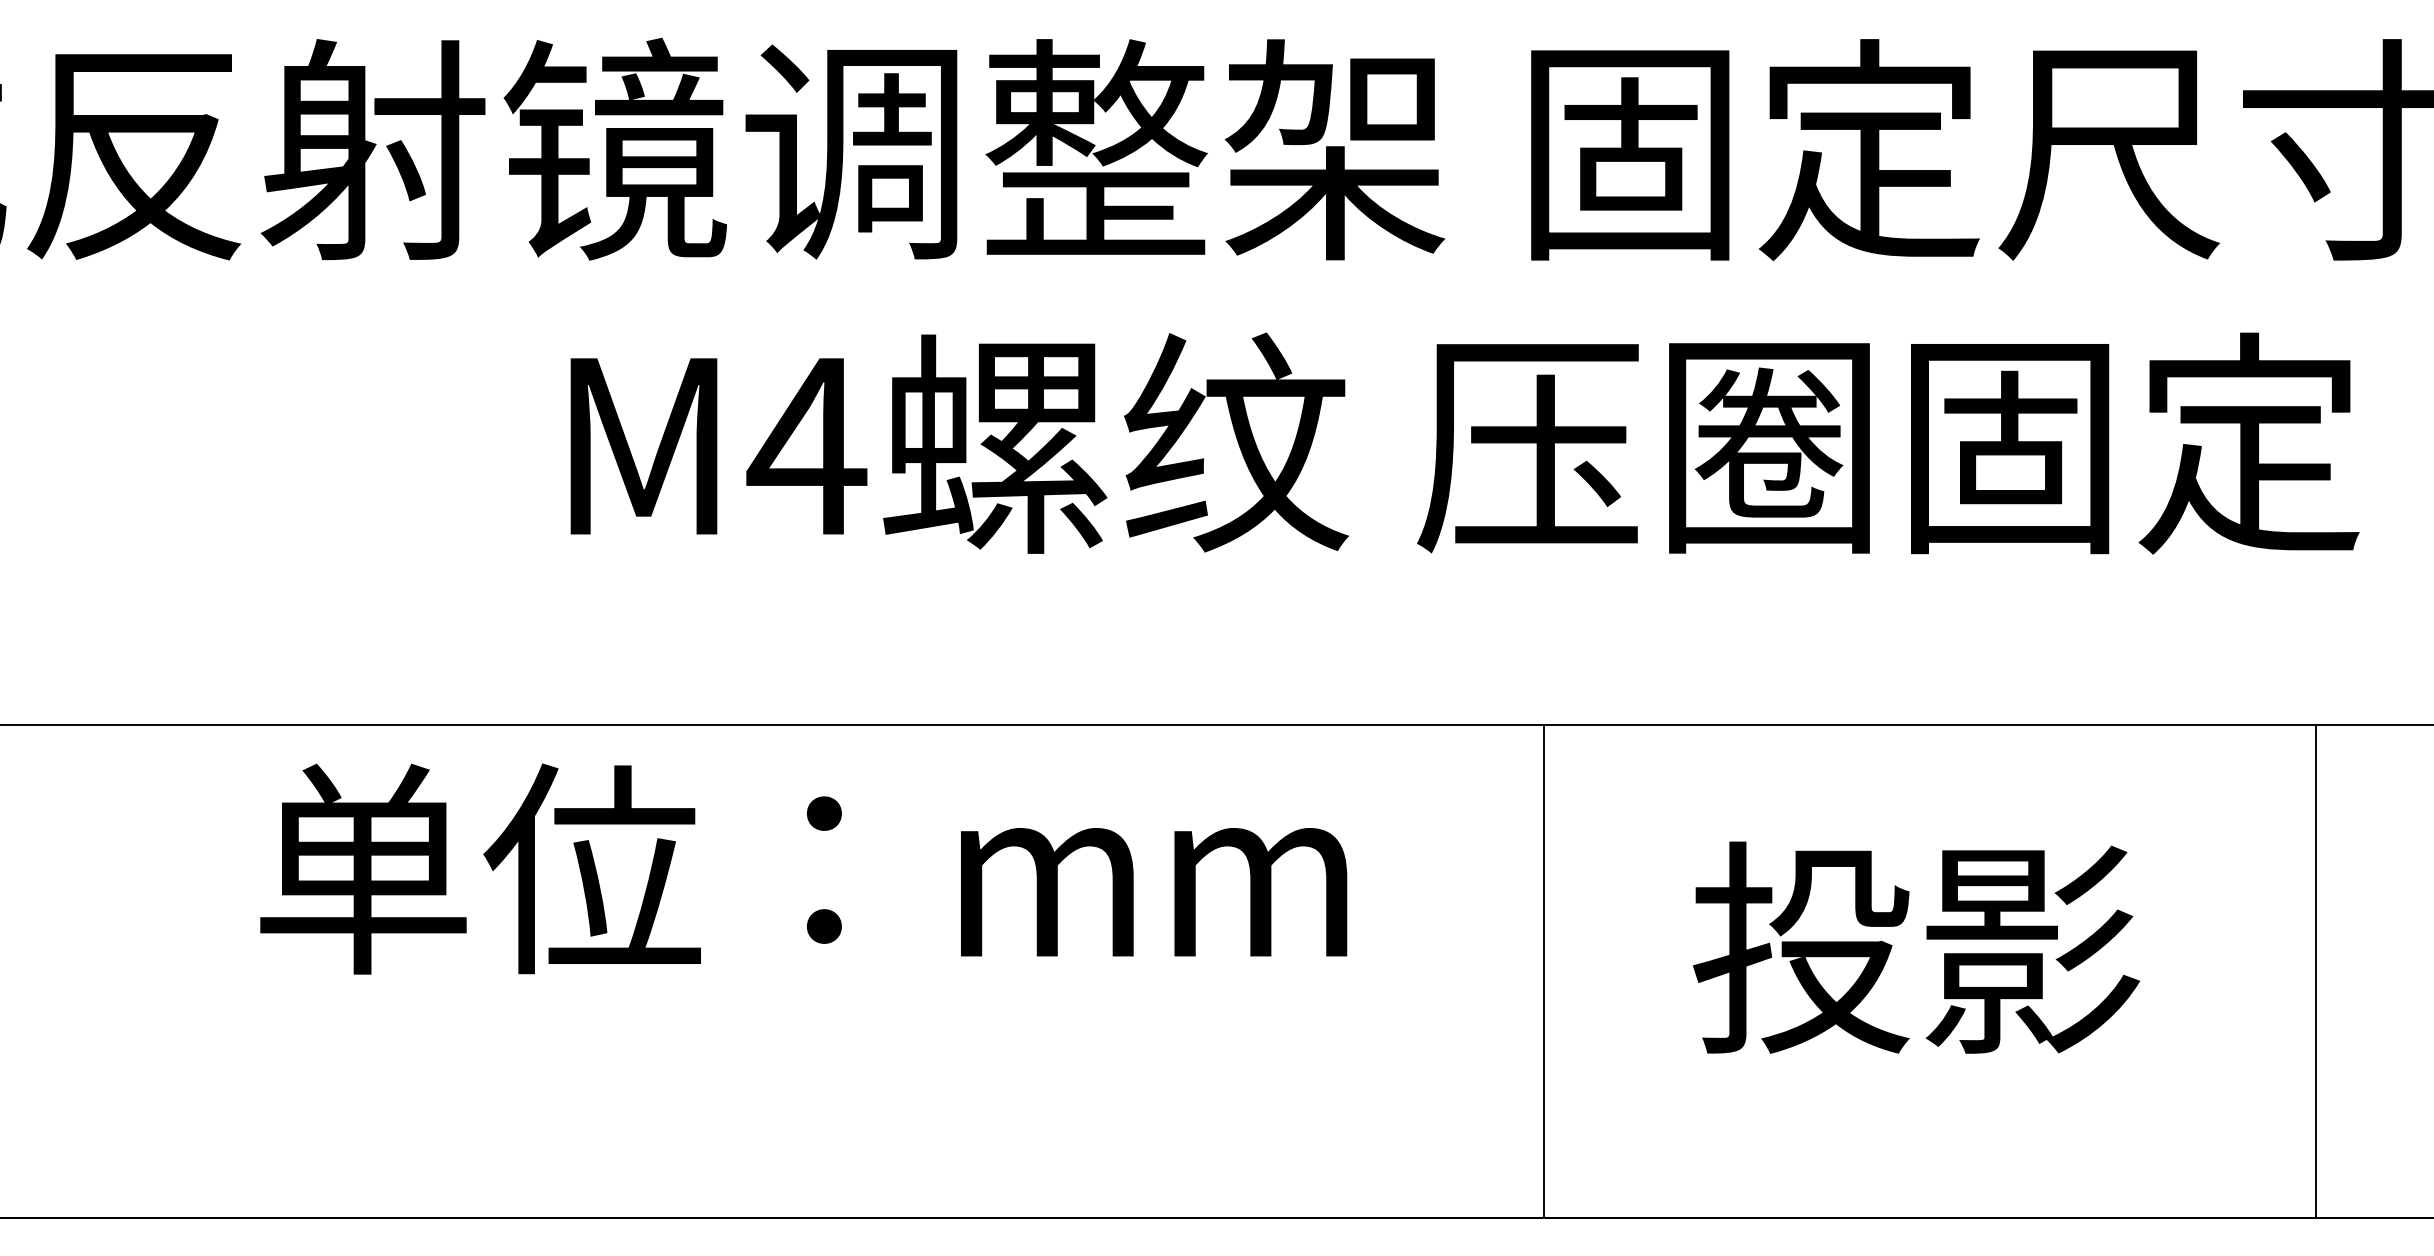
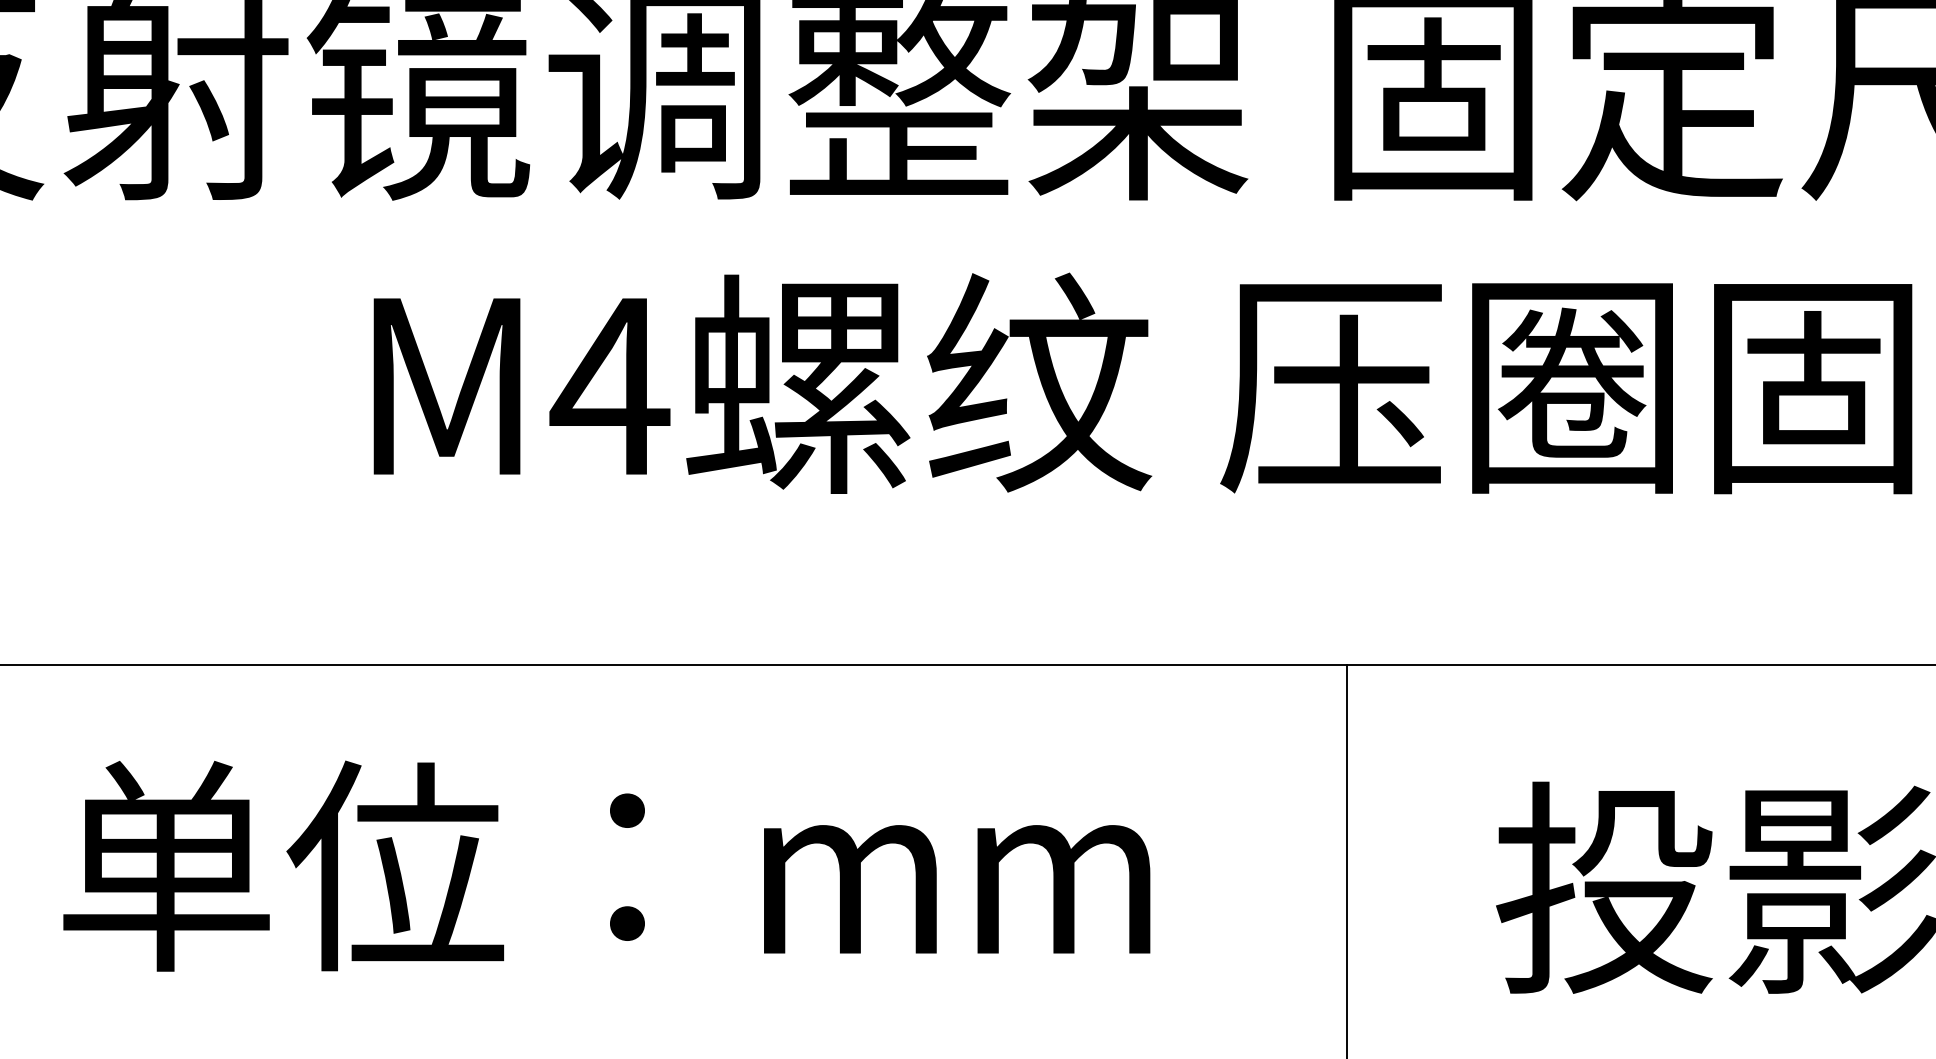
text: (803, 868) -> (606, 865), moved

